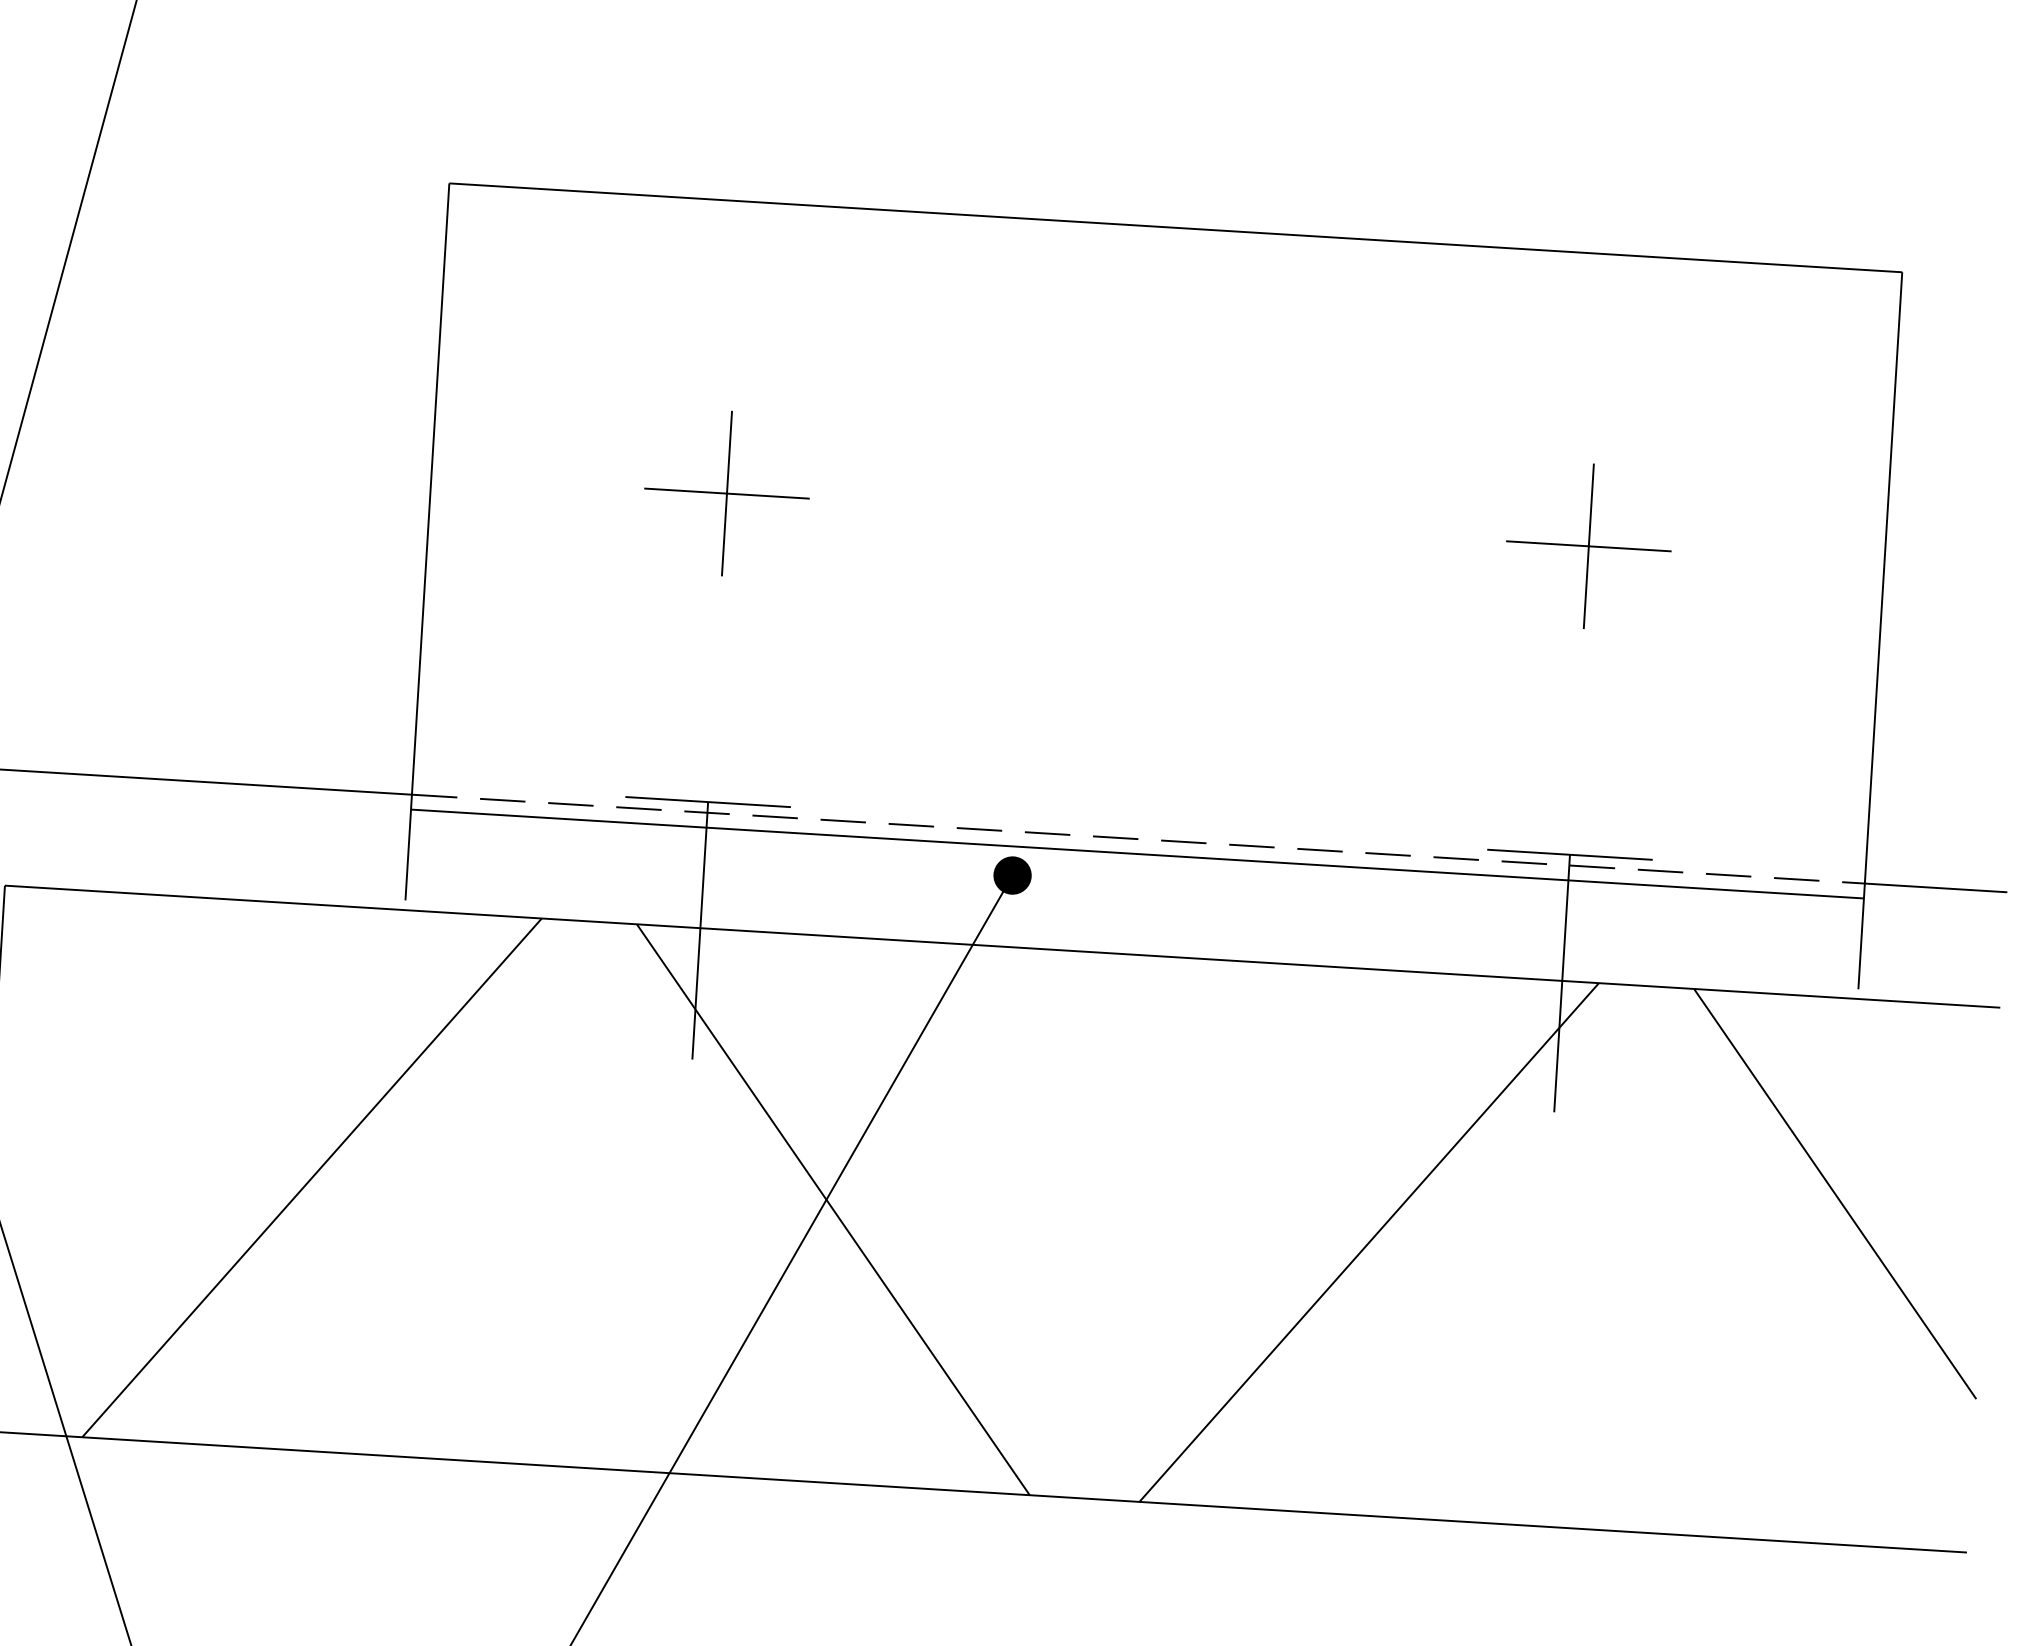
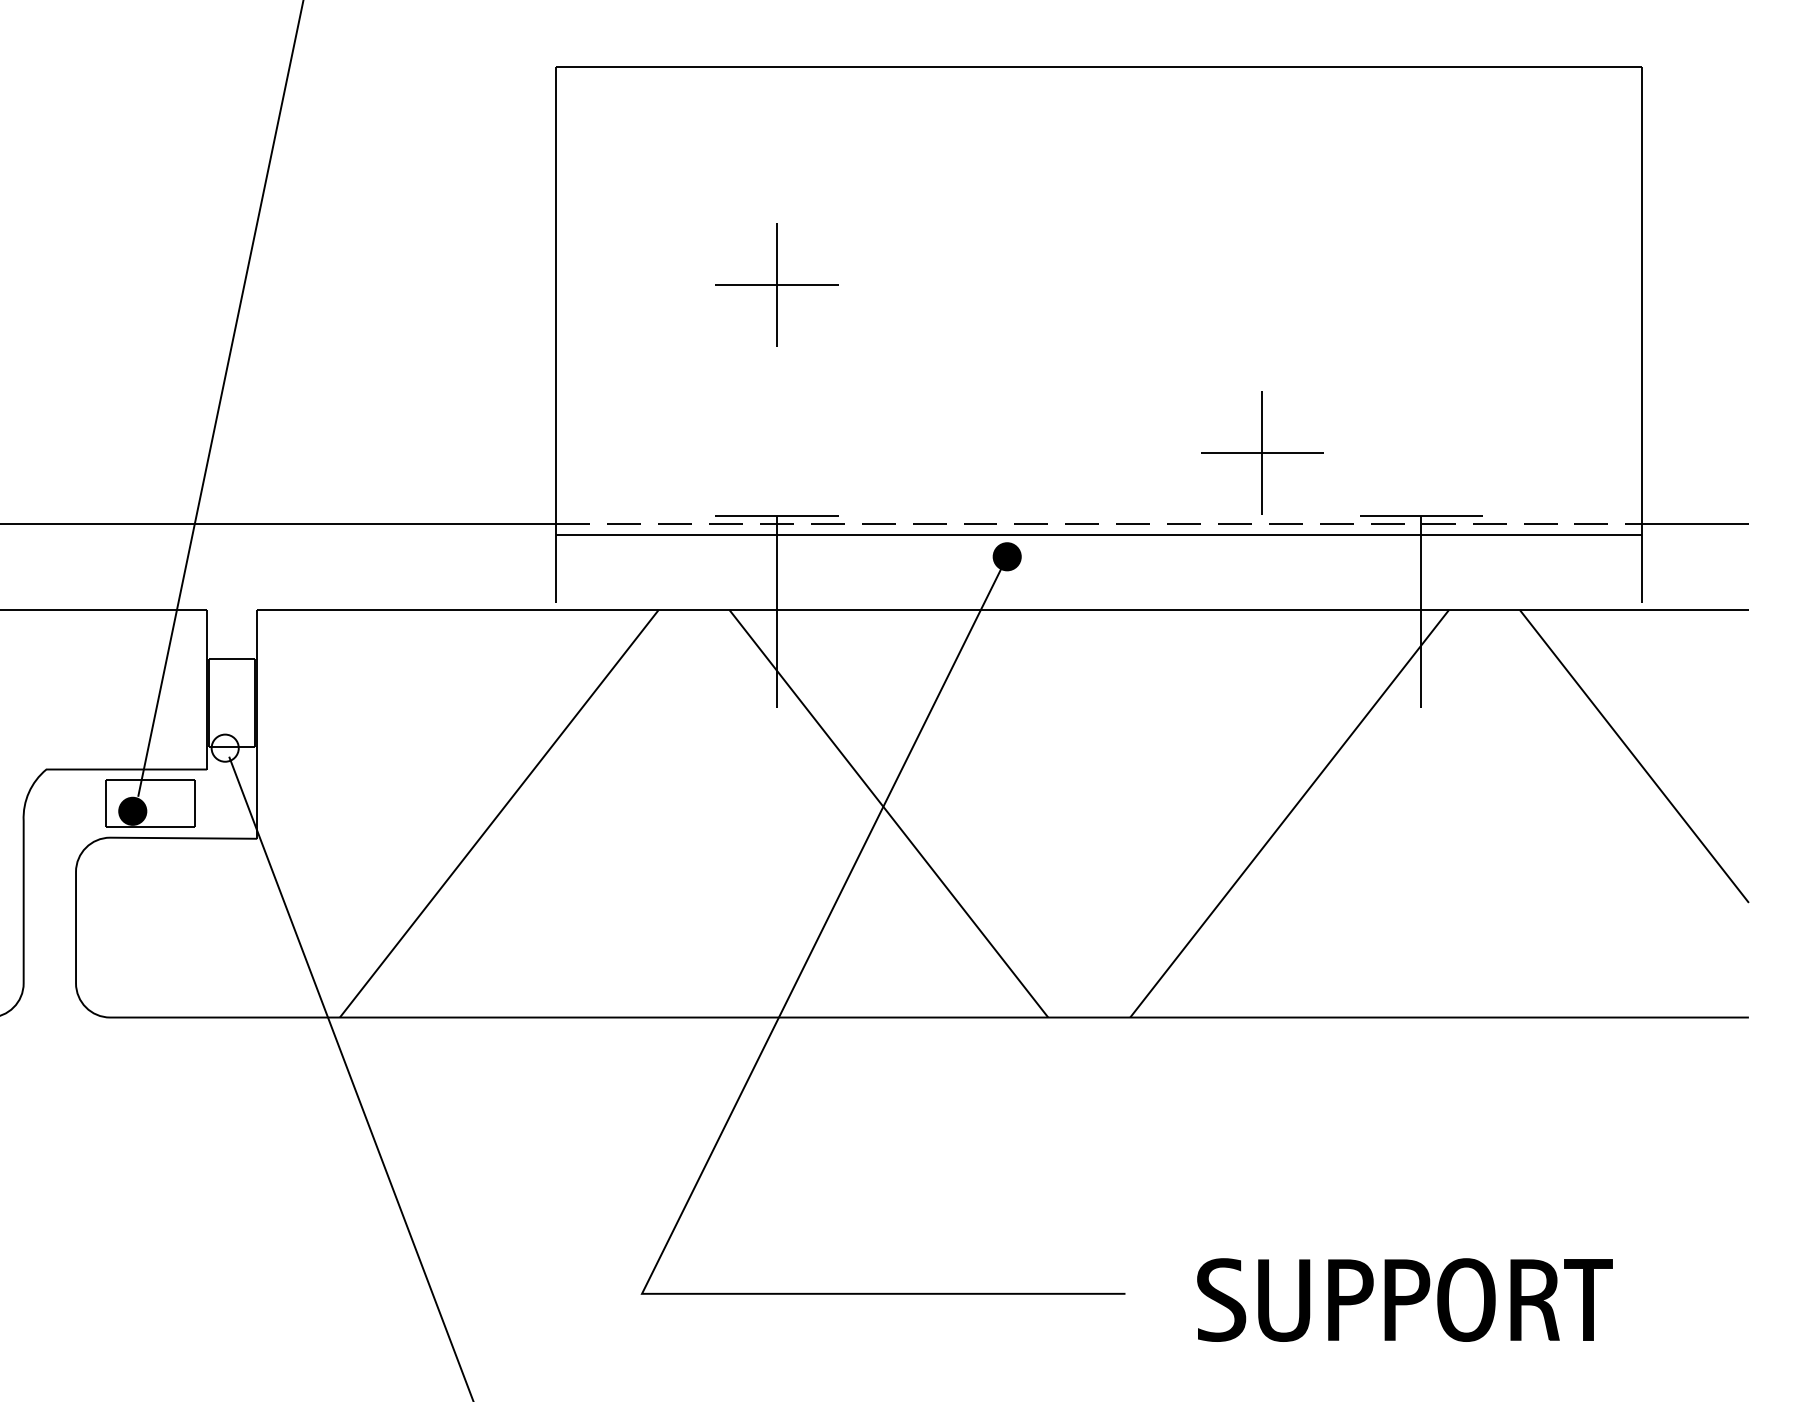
part: (1588, 545) -> (1262, 452), moved

